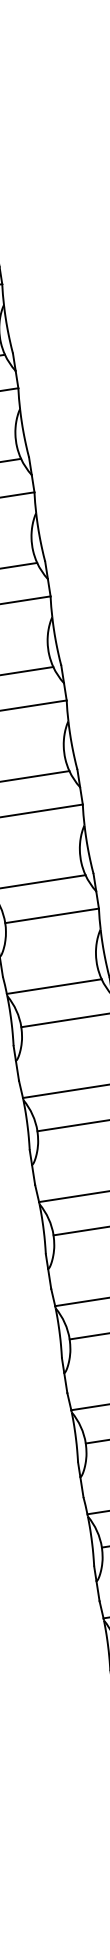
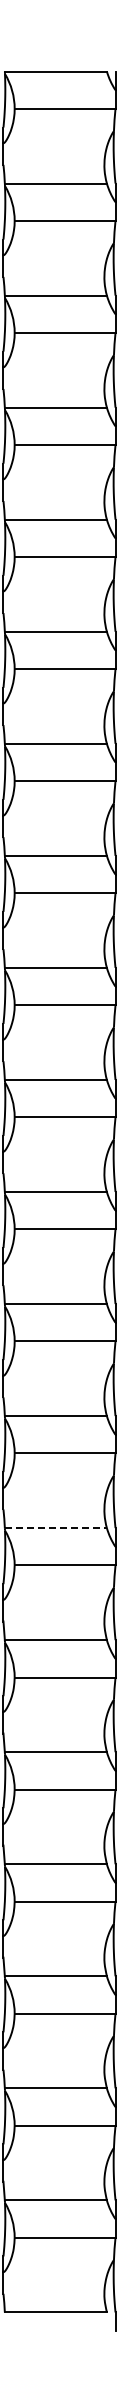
line: (54, 986) -> (56, 1528), solid -> dashed

